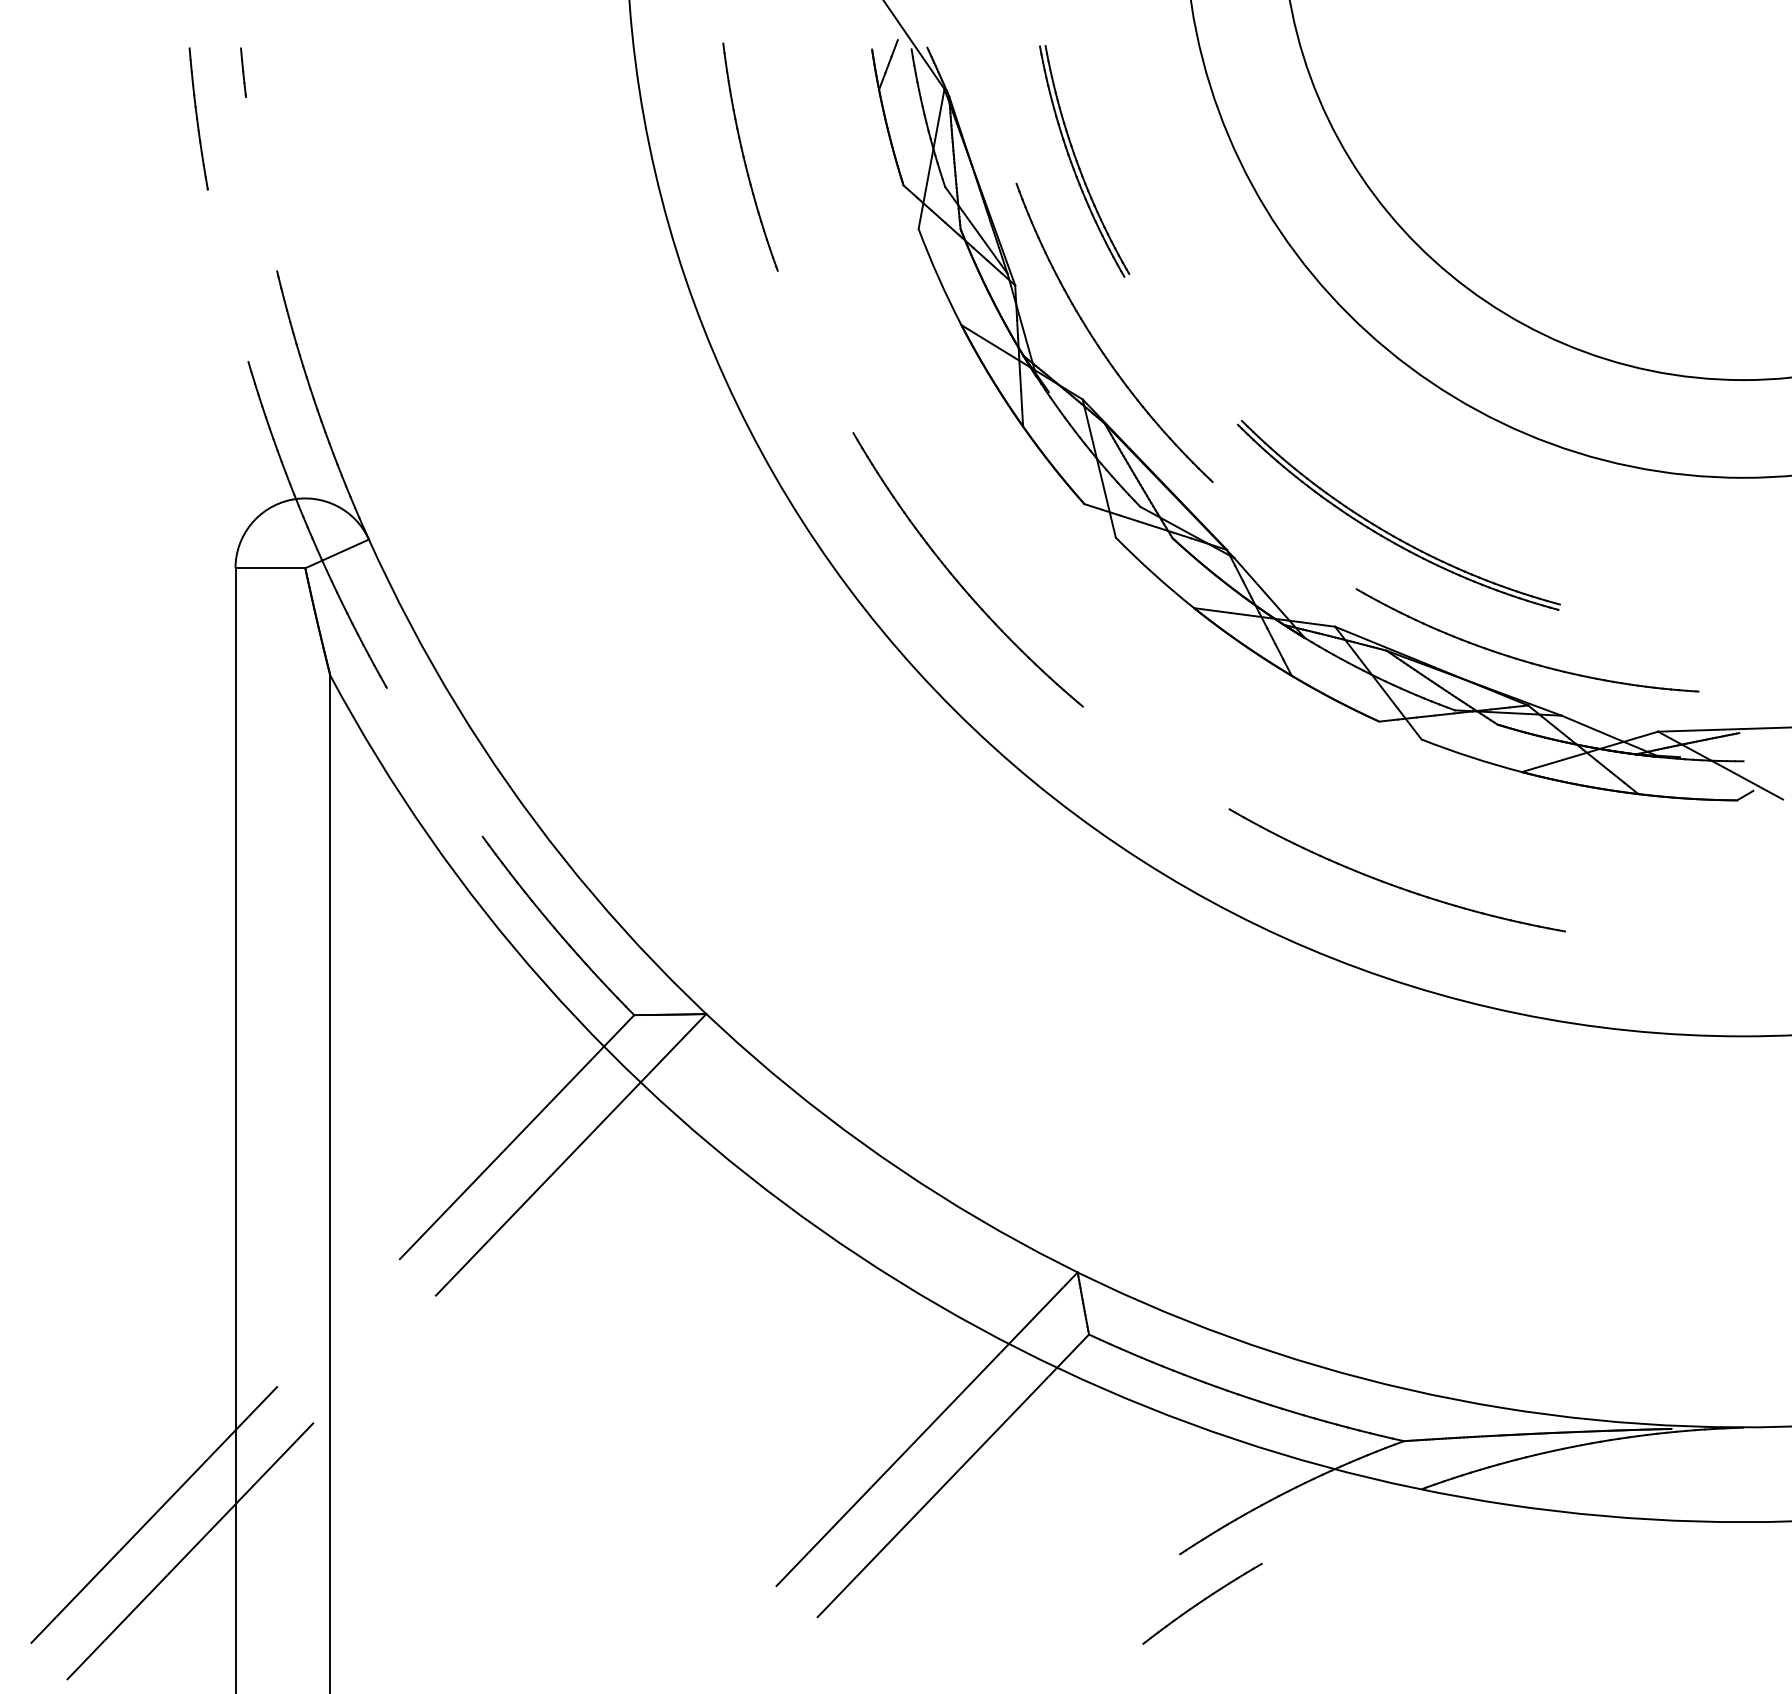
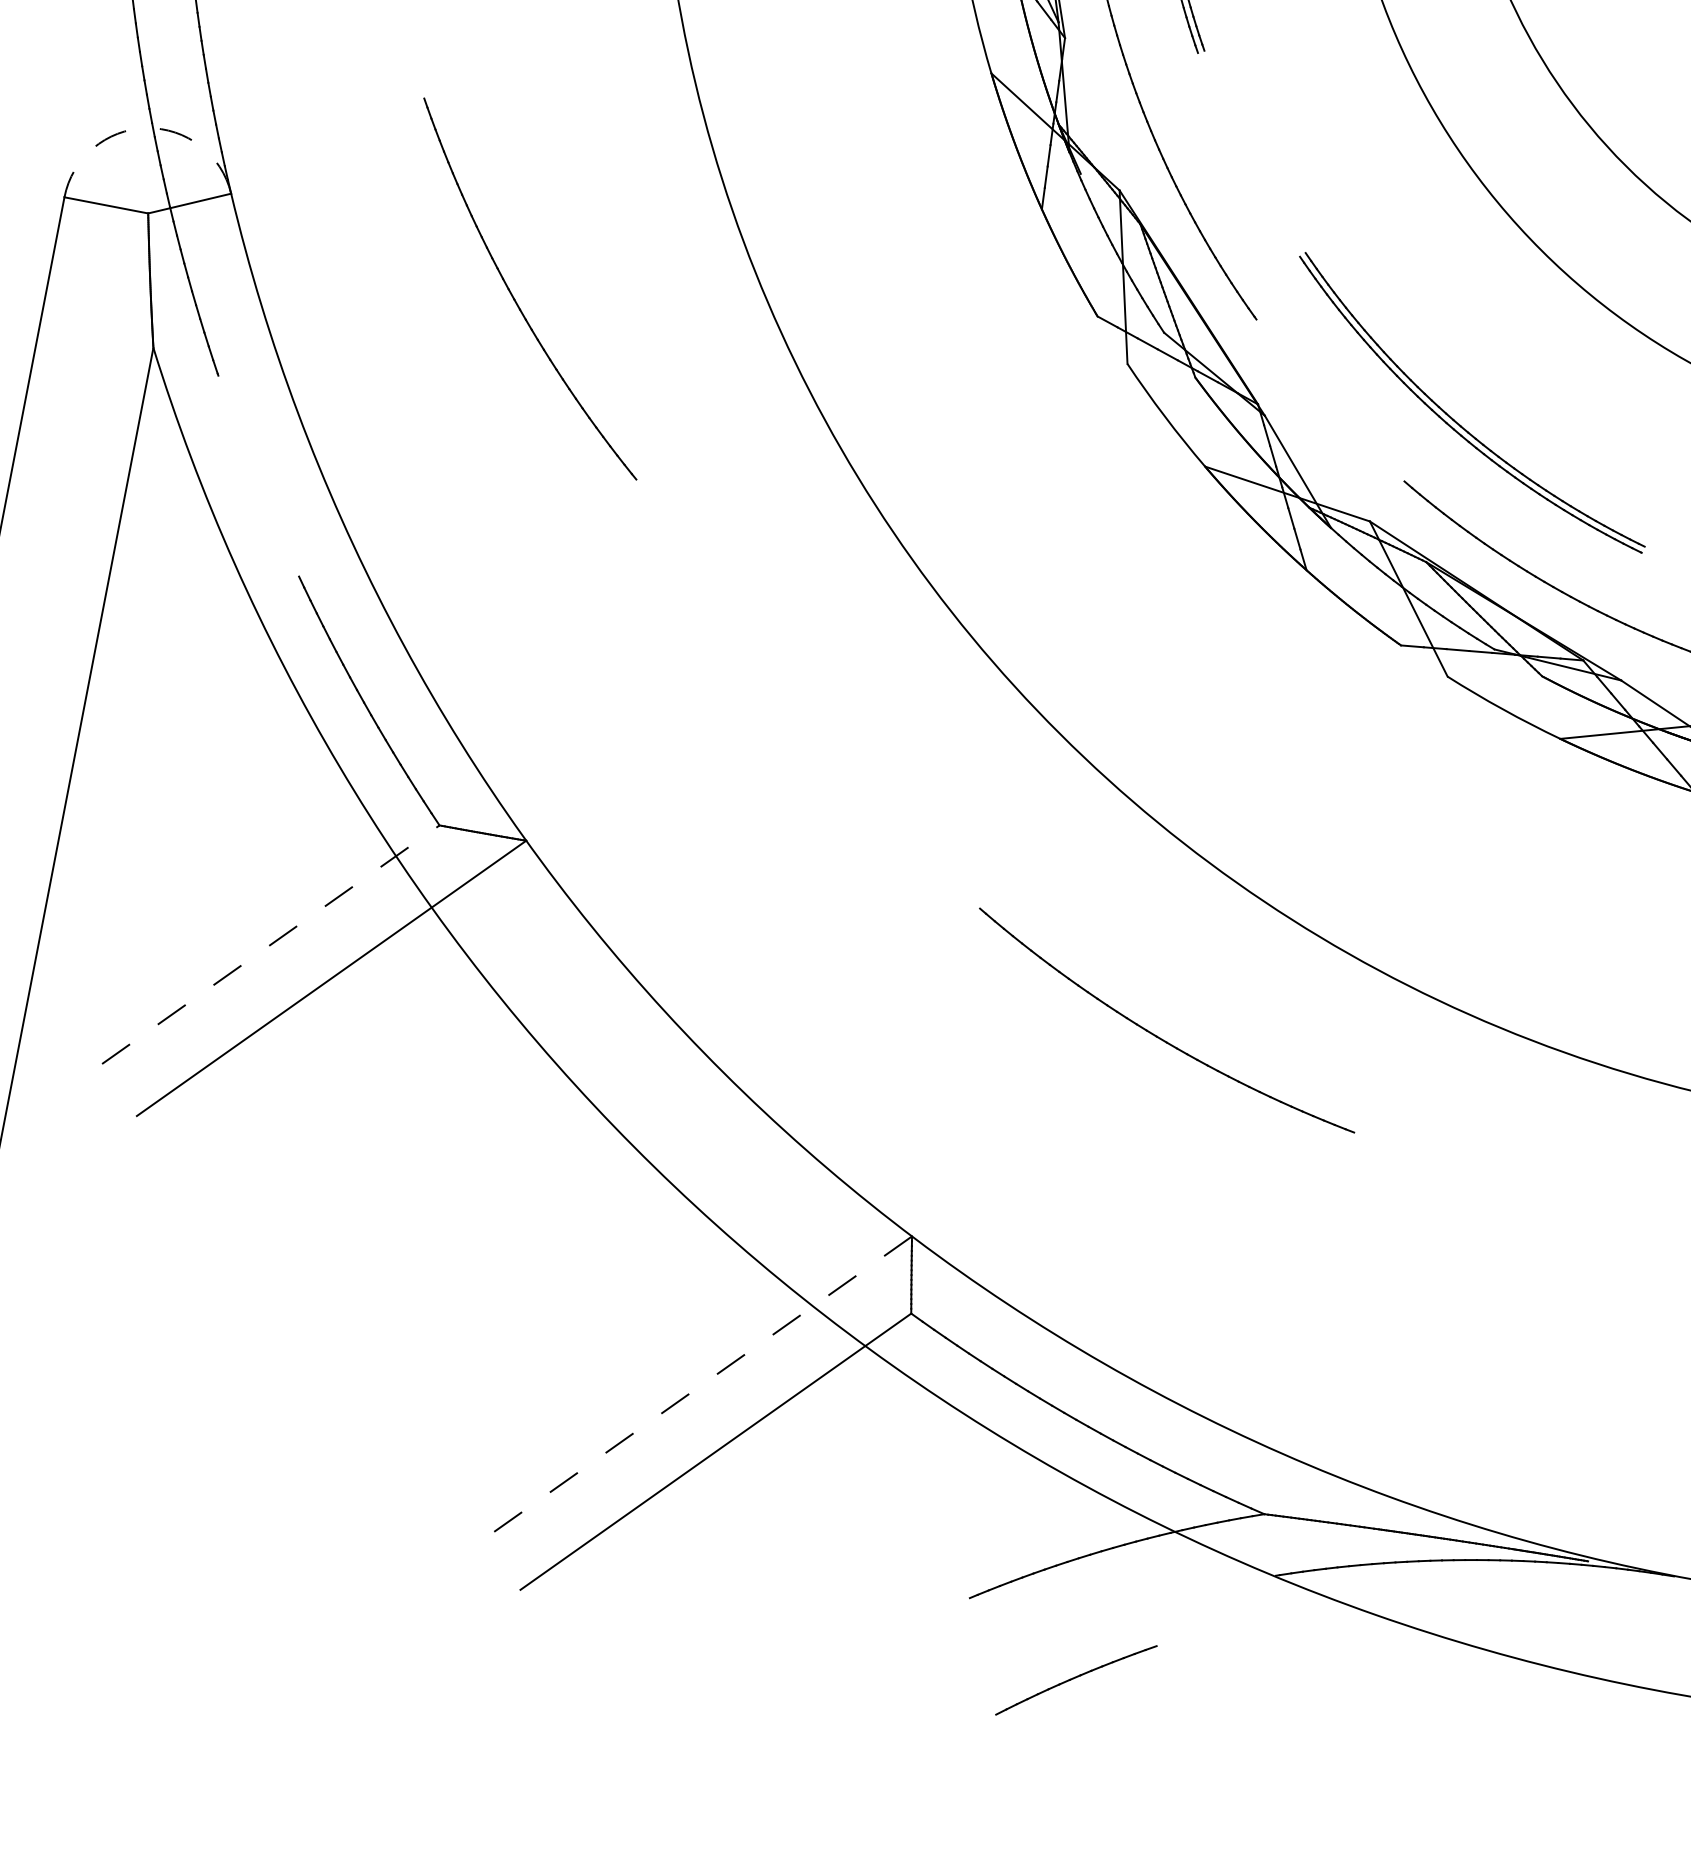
arc: (290, 500) -> (146, 128), solid -> dashed
part: (957, 579) -> (515, 298), moved
part: (1391, 883) -> (1157, 1034), moved
line: (517, 1136) -> (271, 944), solid -> dashed
line: (926, 1429) -> (694, 1389), solid -> dashed
part: (1202, 1603) -> (1076, 1679), moved

